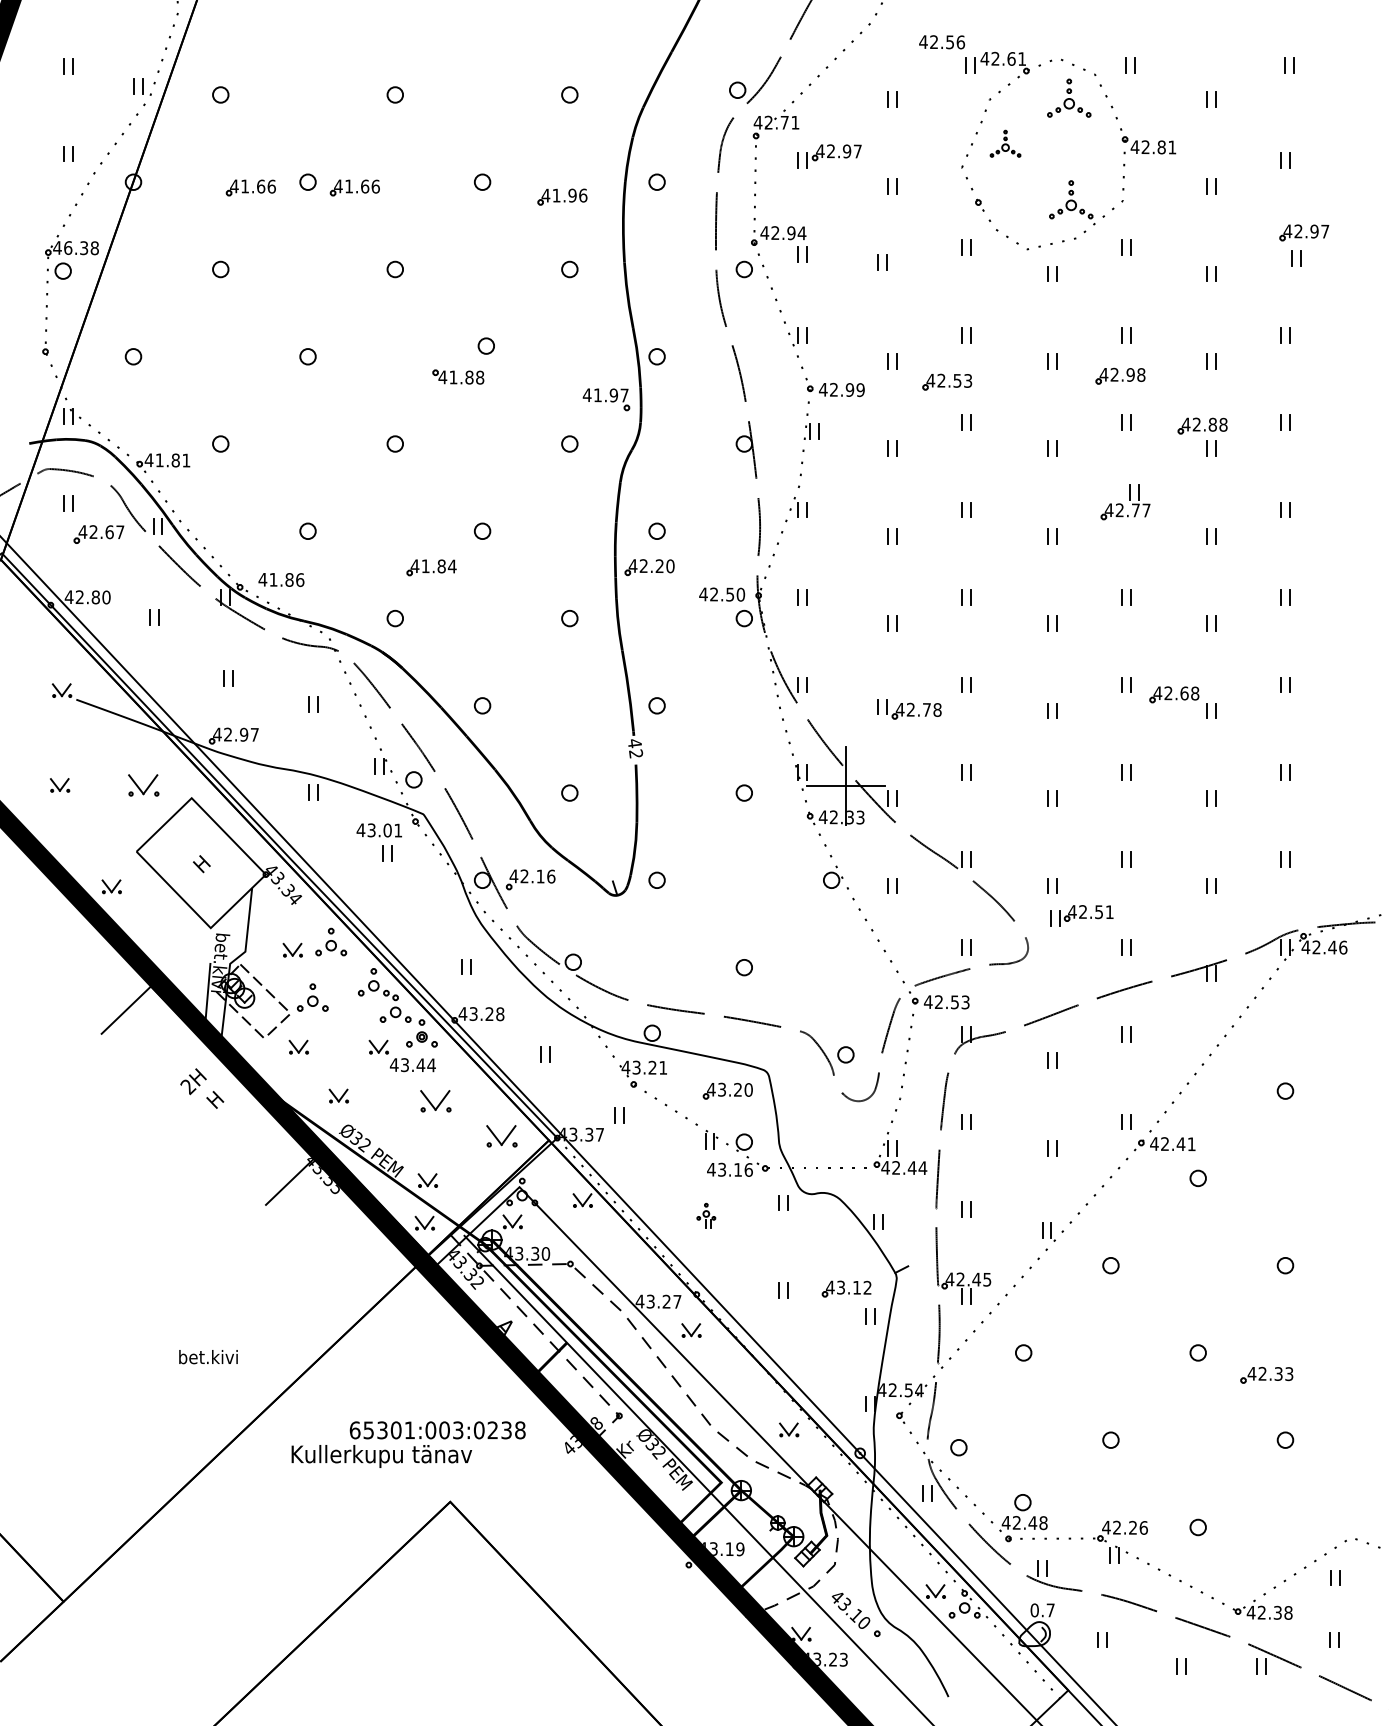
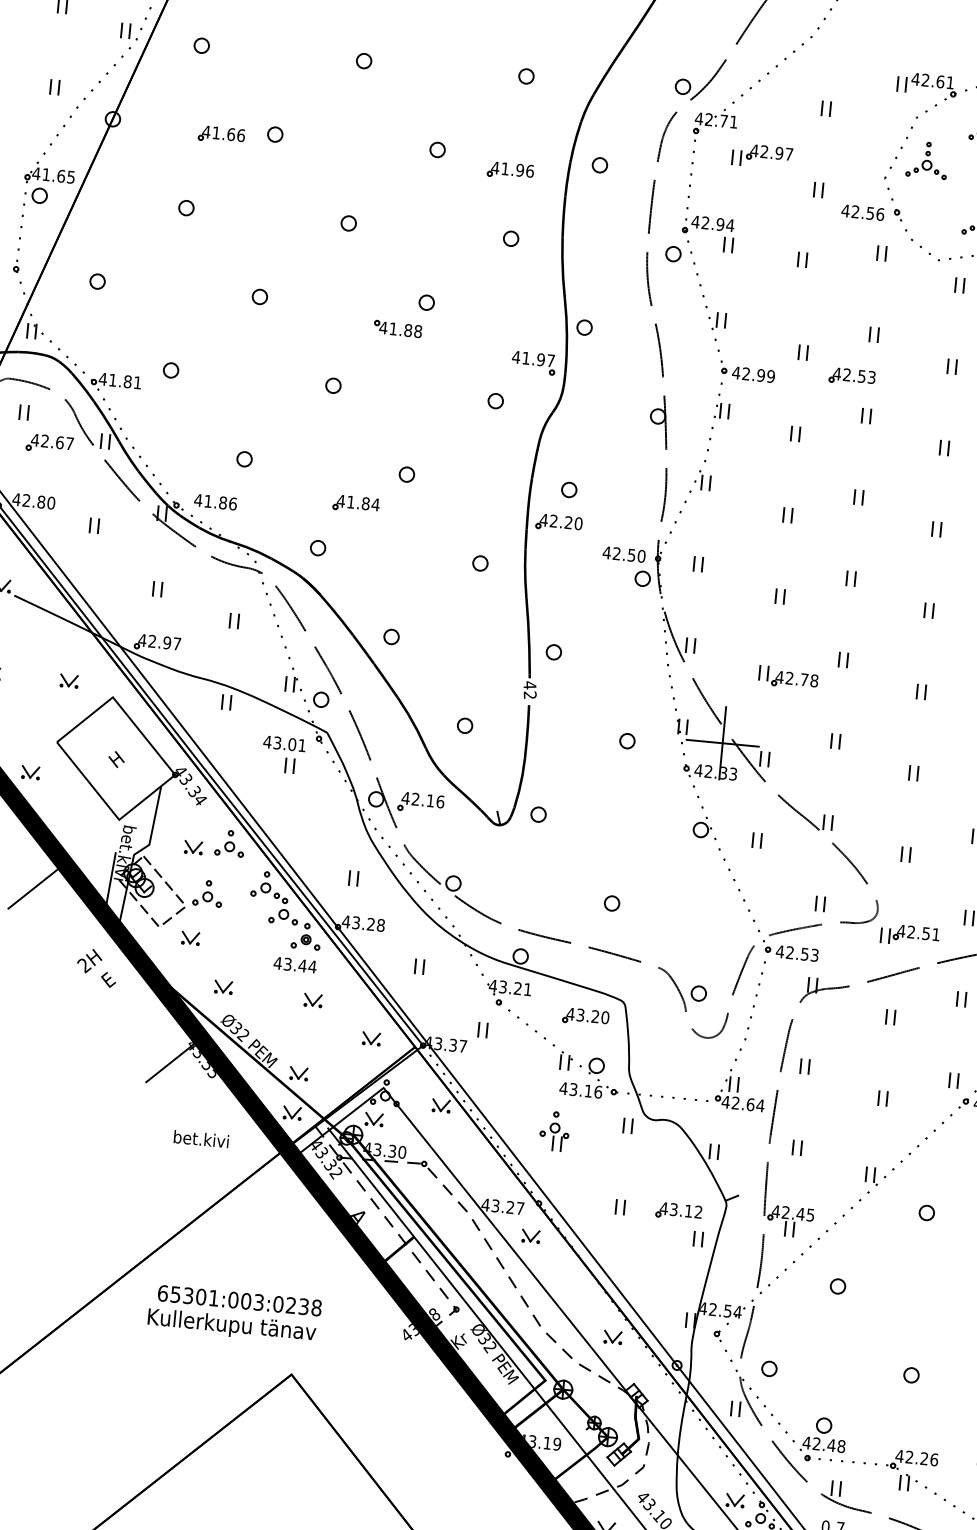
text: (942, 42) -> (863, 212), moved
part: (1005, 143) -> (927, 159), size x1.43
part: (354, 187) -> (318, 143), removed
text: (81, 248) -> (58, 176), 46.38 -> 41.65
part: (143, 785) -> (69, 681), size x0.62
part: (1081, 915) -> (909, 935), moved
part: (378, 1046) -> (264, 944), removed
text: (215, 1099) -> (108, 979), H -> E
part: (435, 1100) -> (313, 999), size x0.62
part: (501, 1135) -> (371, 1038), size x0.62
text: (911, 1168) -> (749, 1105), 42.44 -> 42.64
part: (706, 1215) -> (555, 1130), size x1.67
text: (208, 1357) -> (201, 1139), moved
text: (437, 1430) -> (239, 1300), moved

